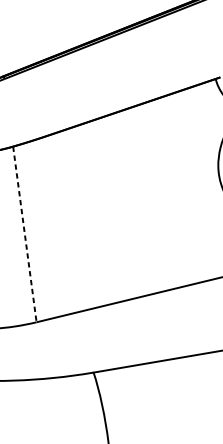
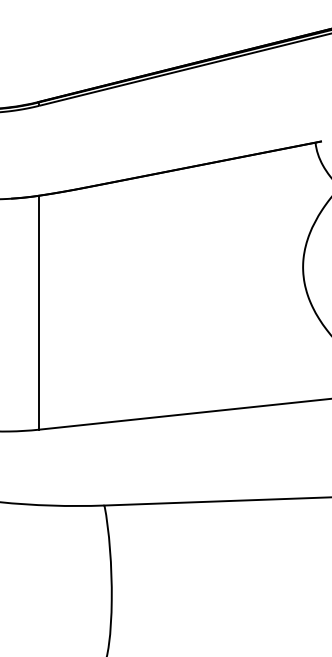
line: (24, 234) -> (38, 312), dashed -> solid

